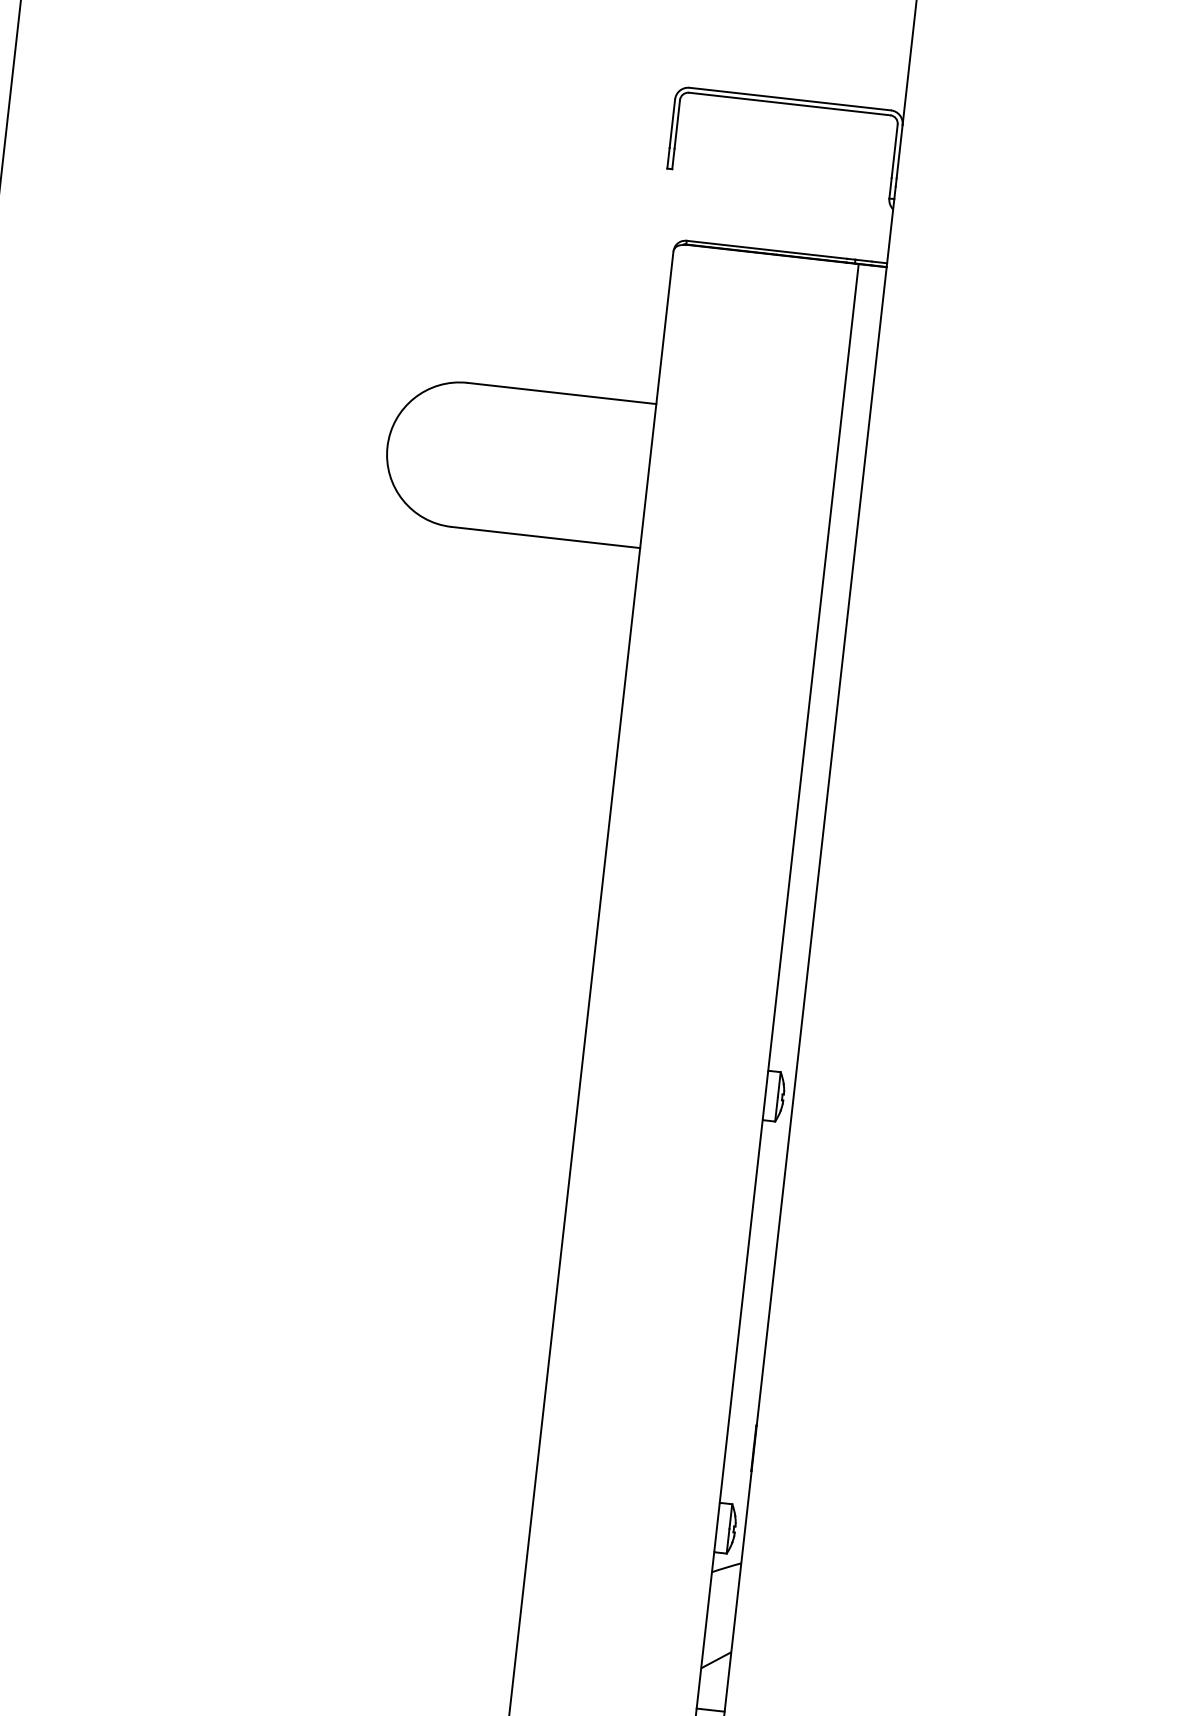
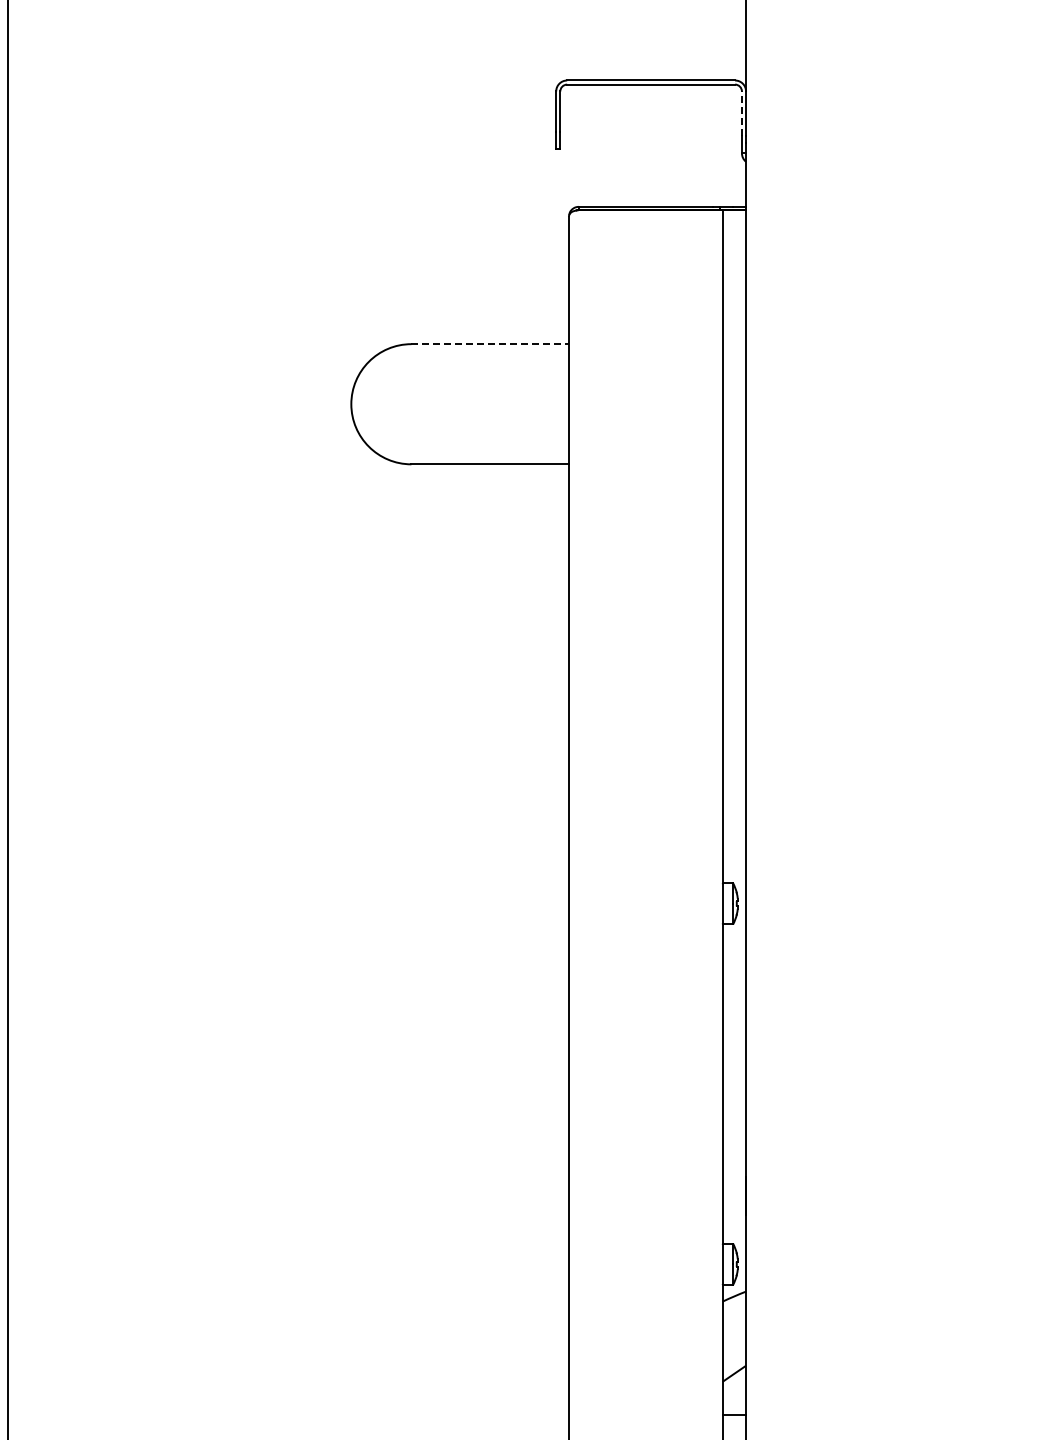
line: (894, 150) -> (741, 113), solid -> dashed
line: (562, 393) -> (490, 344), solid -> dashed

